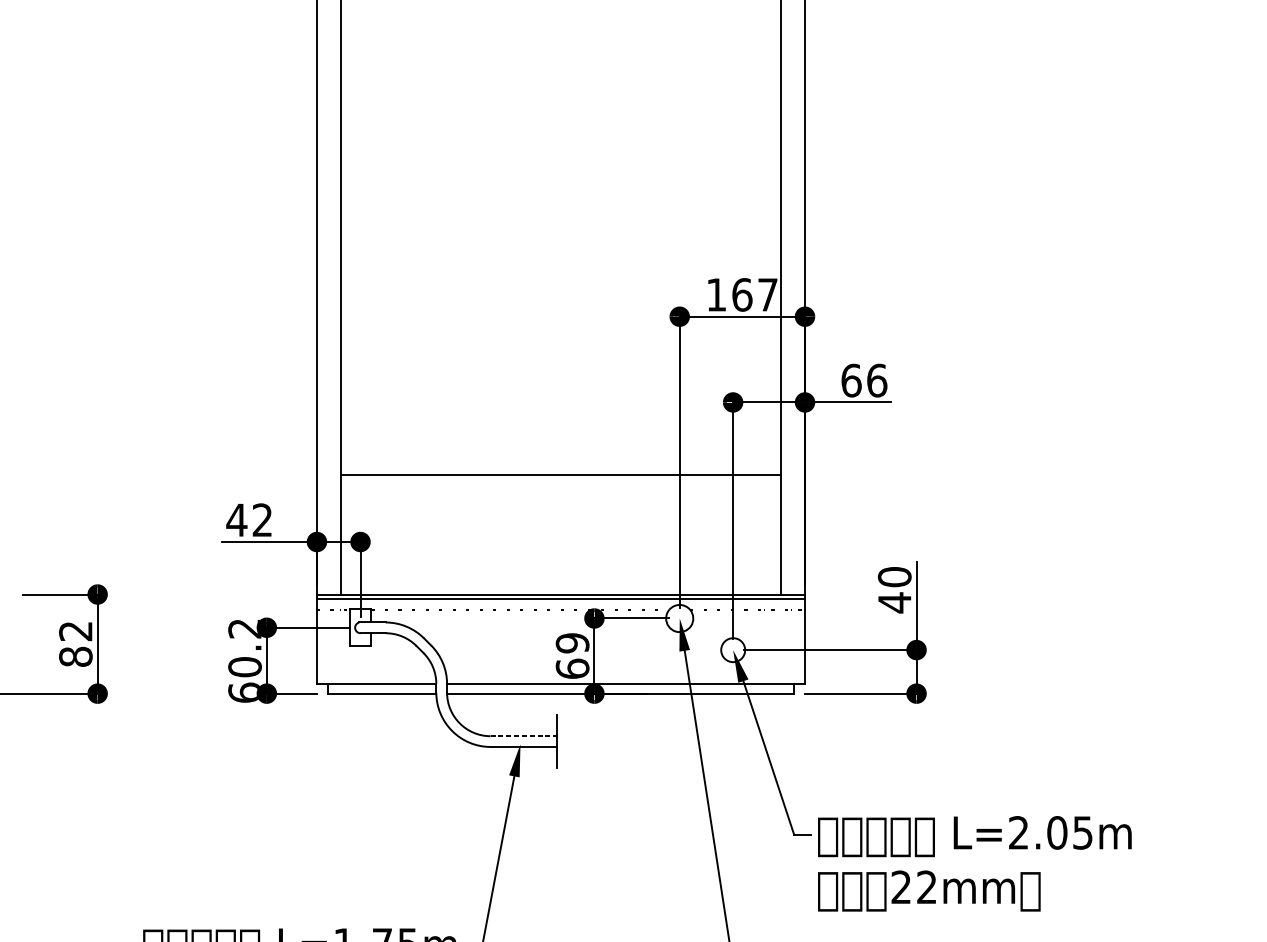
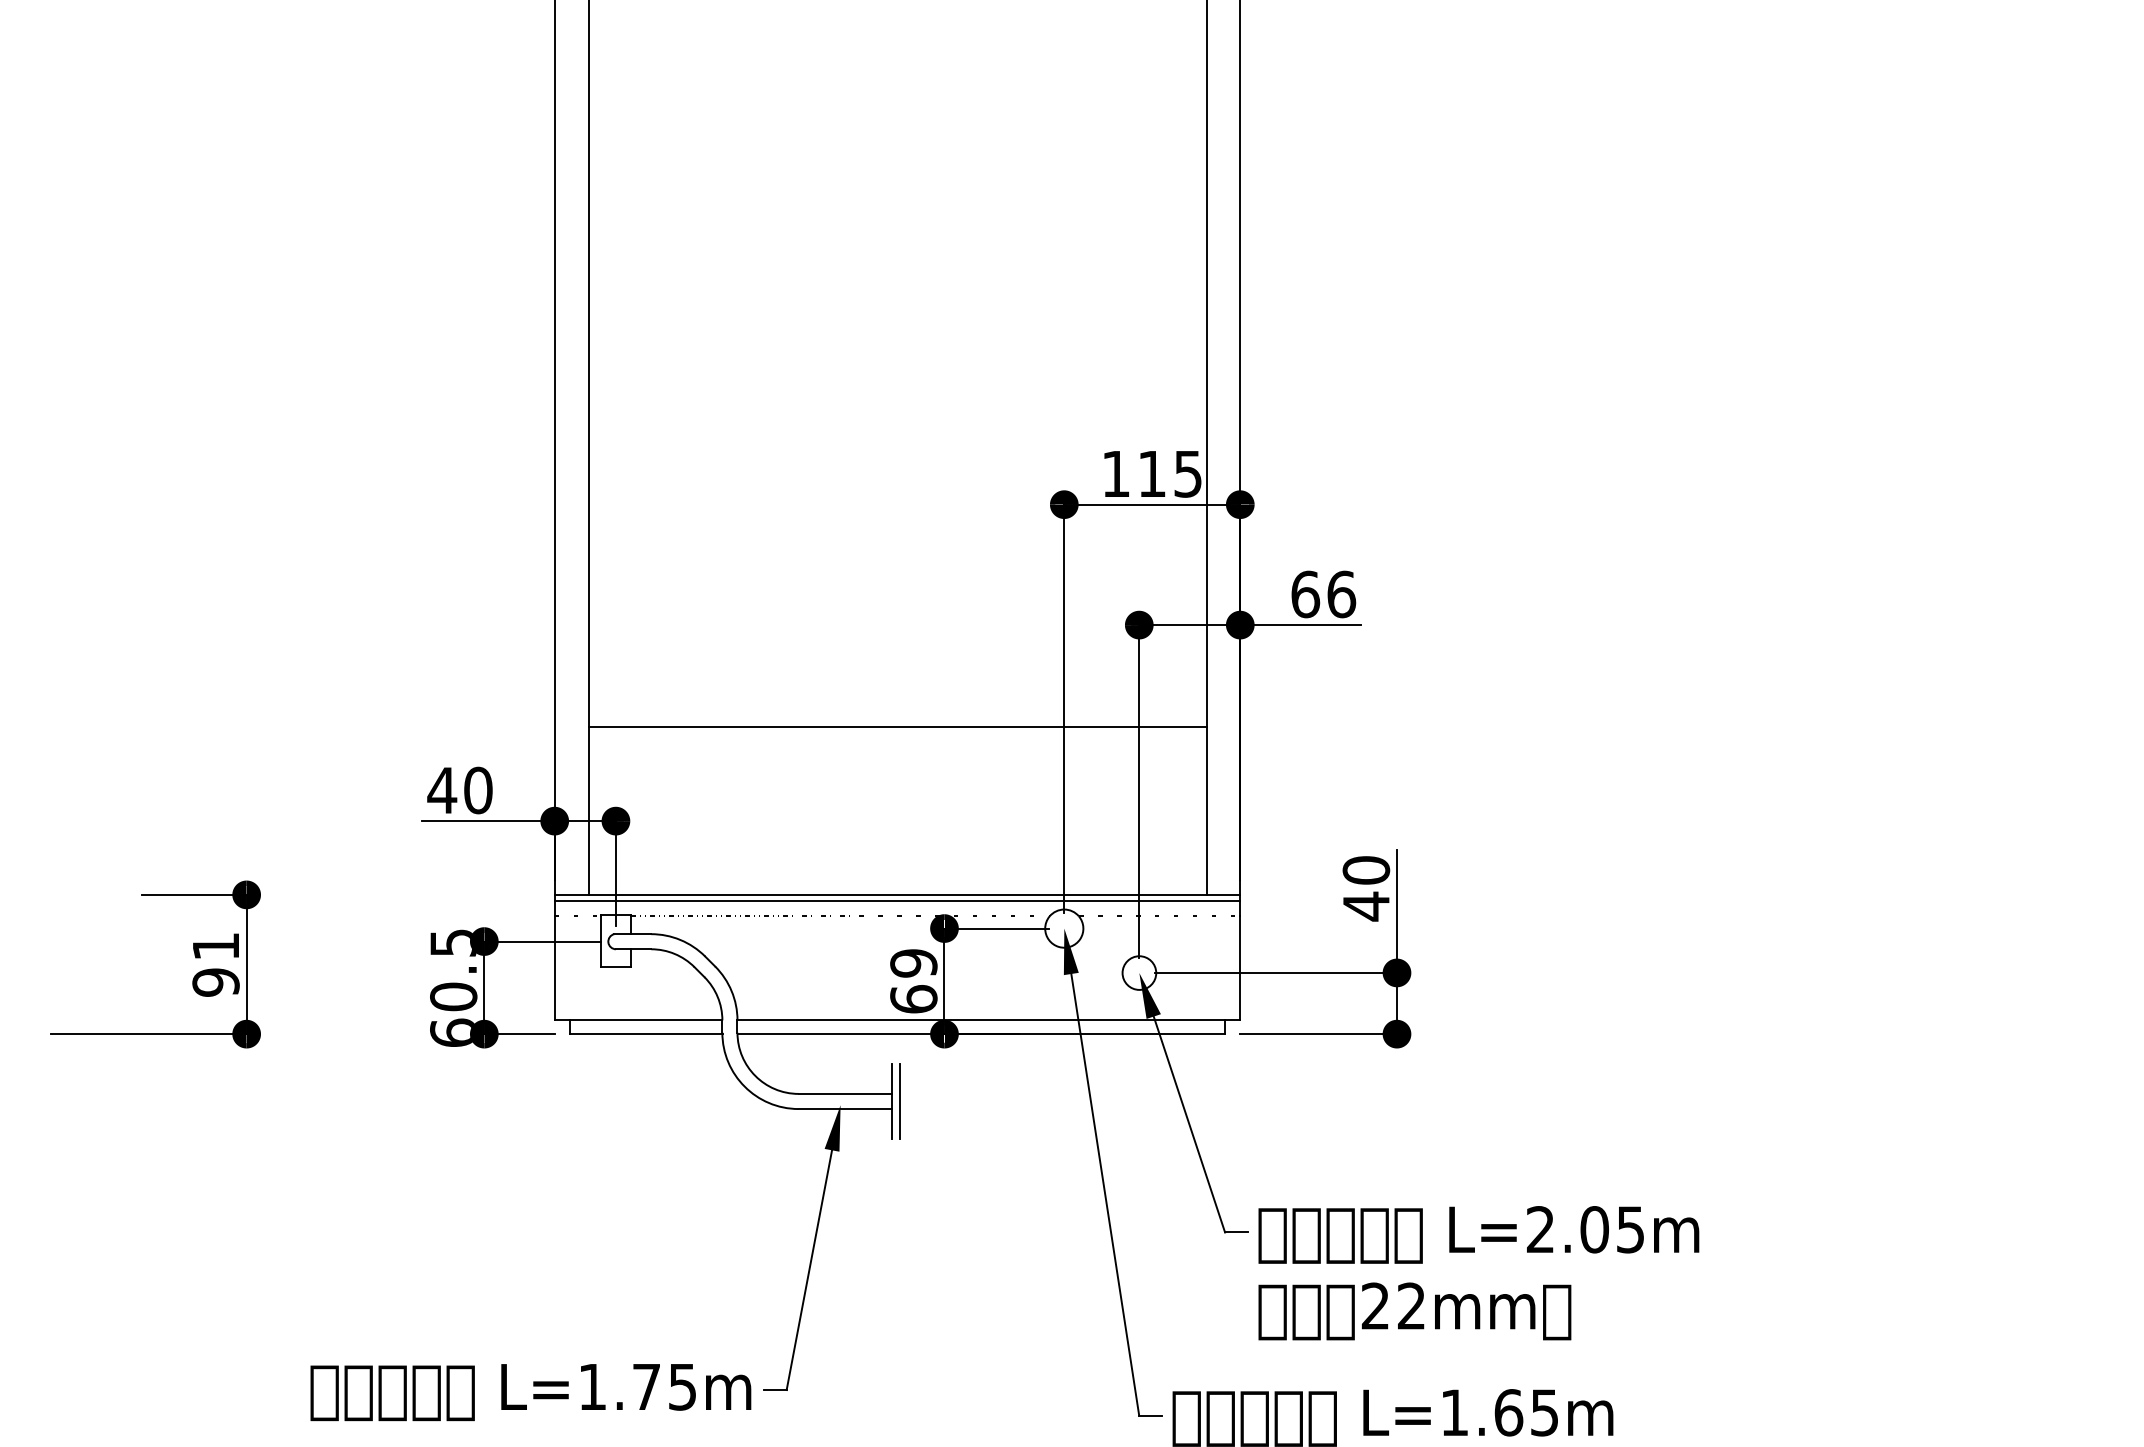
text: (754, 294) -> (1169, 473), 167 -> 115
text: (262, 520) -> (478, 790), 42 -> 40
text: (244, 628) -> (453, 942), 60.2 -> 60.5
text: (75, 644) -> (215, 964), 82 -> 91
line: (523, 735) -> (845, 1093), dashed -> solid
line: (562, 741) -> (899, 1101), added

